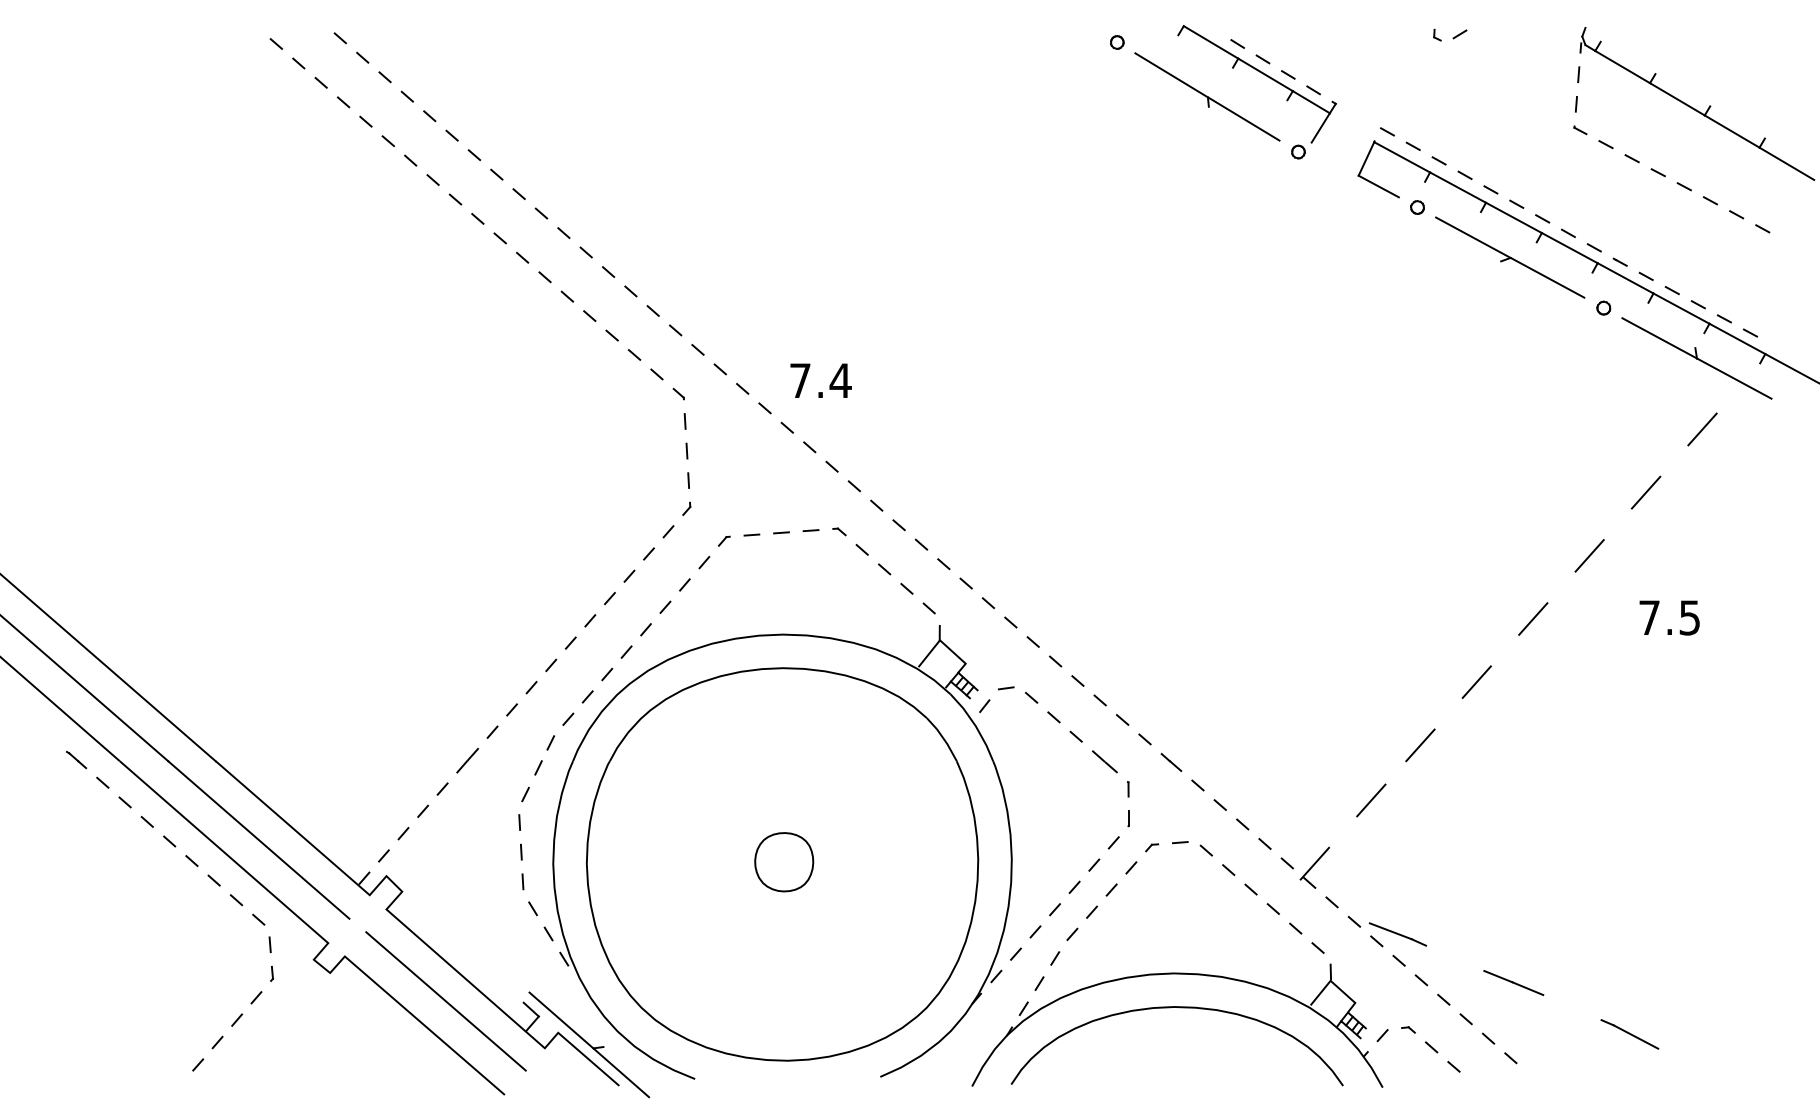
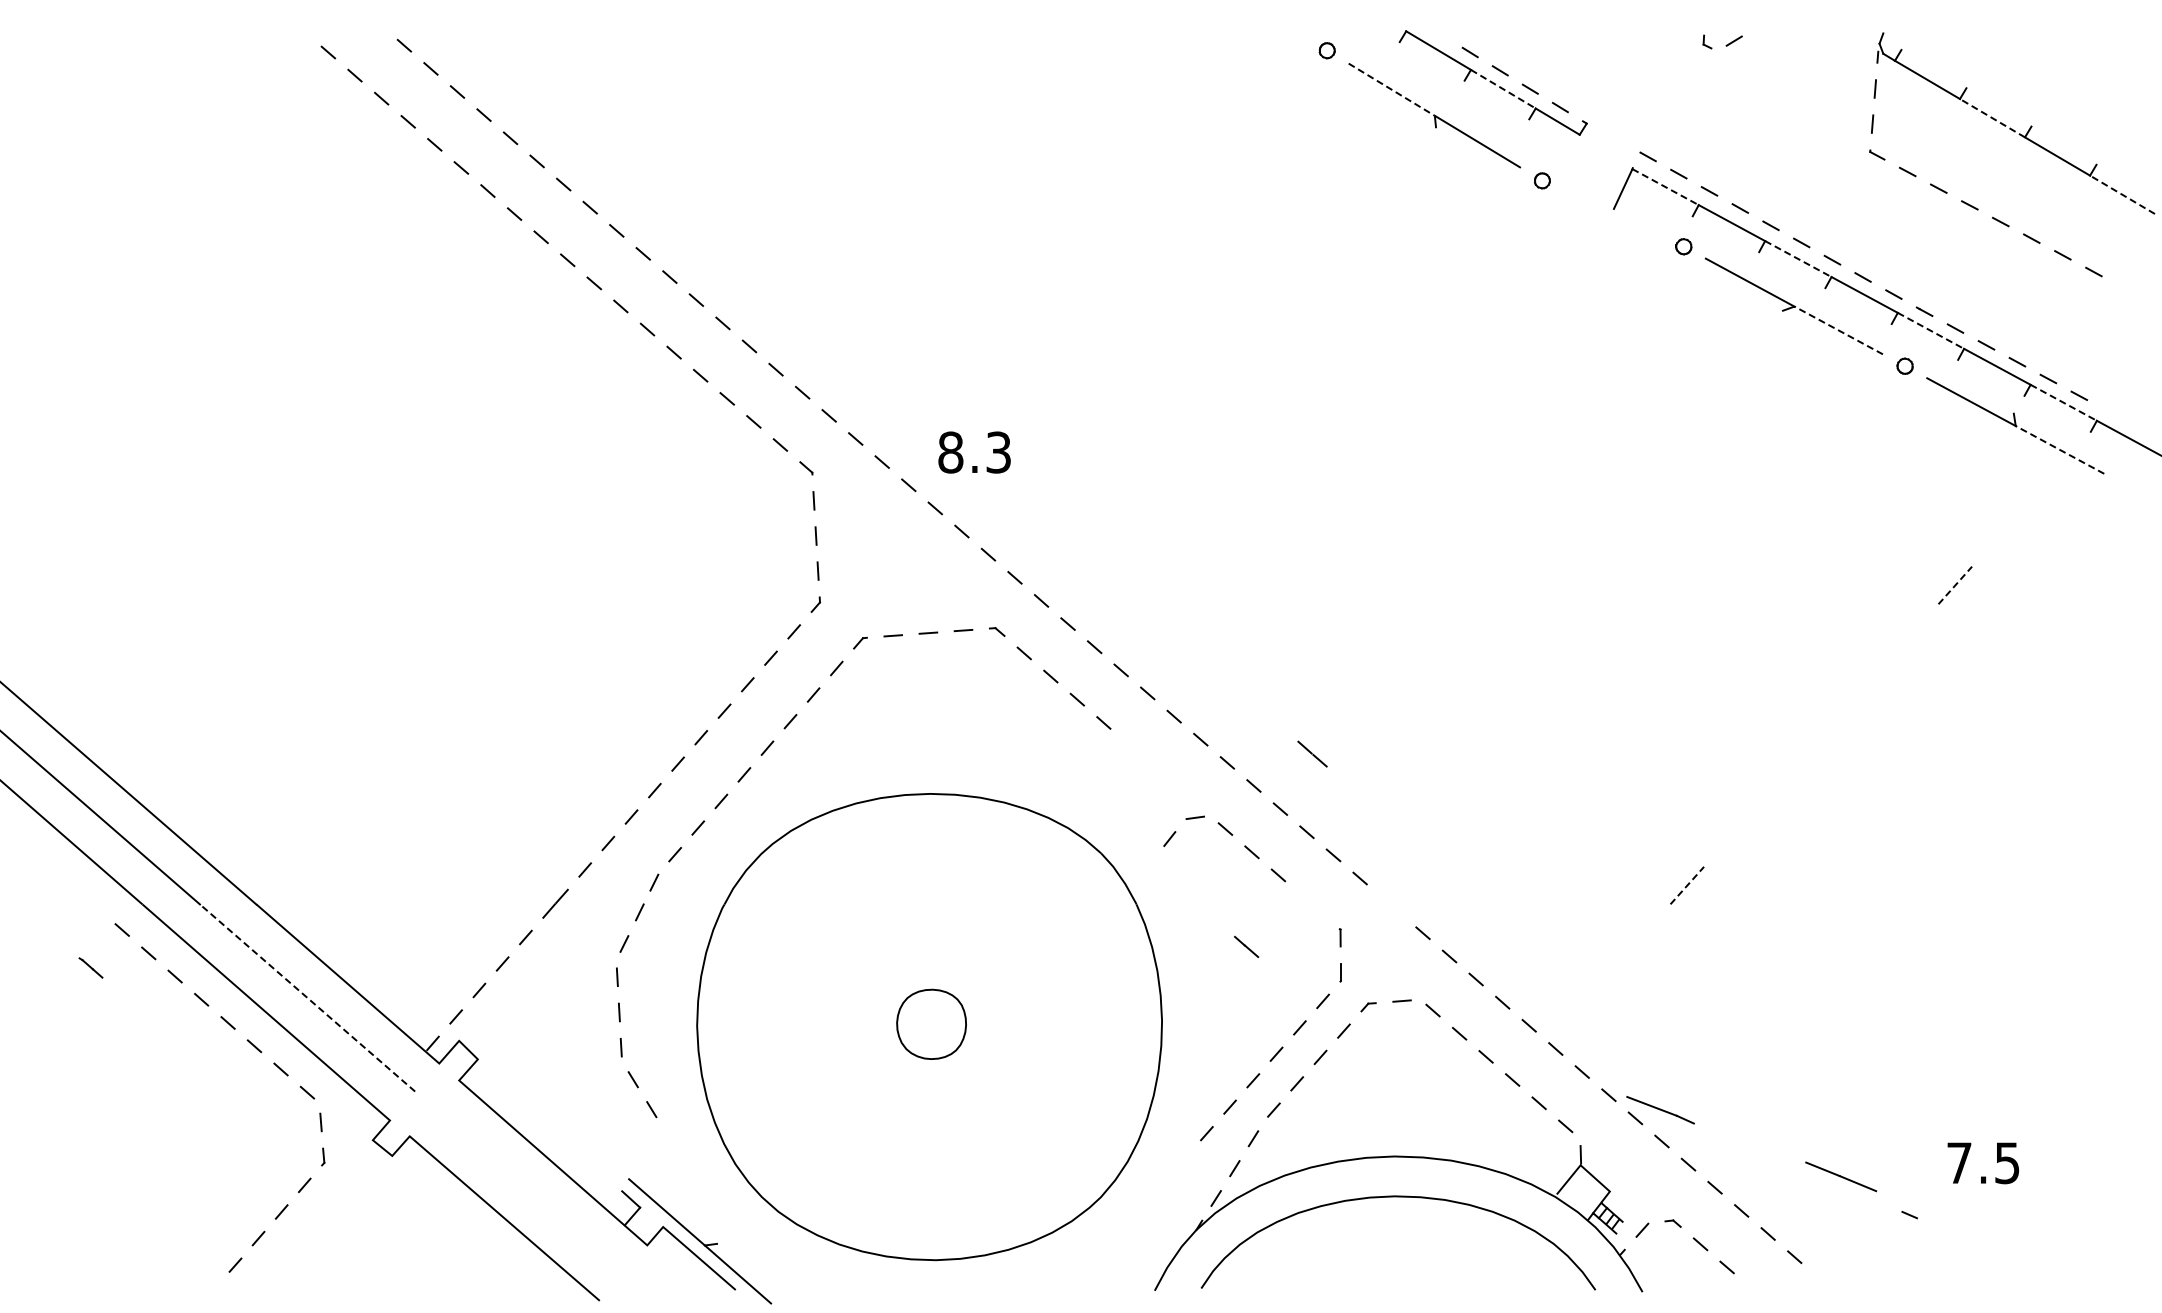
line: (1172, 75) -> (1392, 89), solid -> dashed
line: (1265, 75) -> (1503, 89), solid -> dashed
line: (1677, 99) -> (1992, 118), solid -> dashed
line: (1320, 127) -> (1568, 151), removed
line: (1402, 157) -> (1665, 187), solid -> dashed
line: (1786, 163) -> (2122, 194), solid -> dashed
line: (1378, 186) -> (1637, 221), removed
line: (1514, 218) -> (1798, 259), solid -> dashed
line: (1546, 277) -> (1837, 329), solid -> dashed
line: (1625, 278) -> (1930, 330), solid -> dashed
line: (1737, 338) -> (2063, 402), solid -> dashed
line: (1733, 378) -> (2059, 449), solid -> dashed
text: (820, 380) -> (974, 452), 7.4 -> 8.3
line: (1702, 429) -> (2022, 510), removed
line: (1646, 492) -> (1955, 585), solid -> dashed
line: (1589, 555) -> (1888, 660), removed
text: (1669, 618) -> (1983, 1163), moved
line: (1533, 619) -> (1821, 735), removed
part: (779, 635) -> (926, 755), removed
line: (1477, 682) -> (1754, 810), removed
line: (1420, 745) -> (1687, 885), solid -> dashed
line: (76, 759) -> (90, 967), moved
line: (1104, 761) -> (1312, 753), moved
line: (1171, 762) -> (1246, 946), moved
line: (1370, 800) -> (1628, 950), removed
line: (258, 840) -> (307, 998), solid -> dashed
line: (1314, 863) -> (1561, 1025), removed
line: (1514, 982) -> (1841, 1176), moved
line: (445, 1001) -> (529, 1189), removed
line: (1636, 1036) -> (1943, 1231), removed

